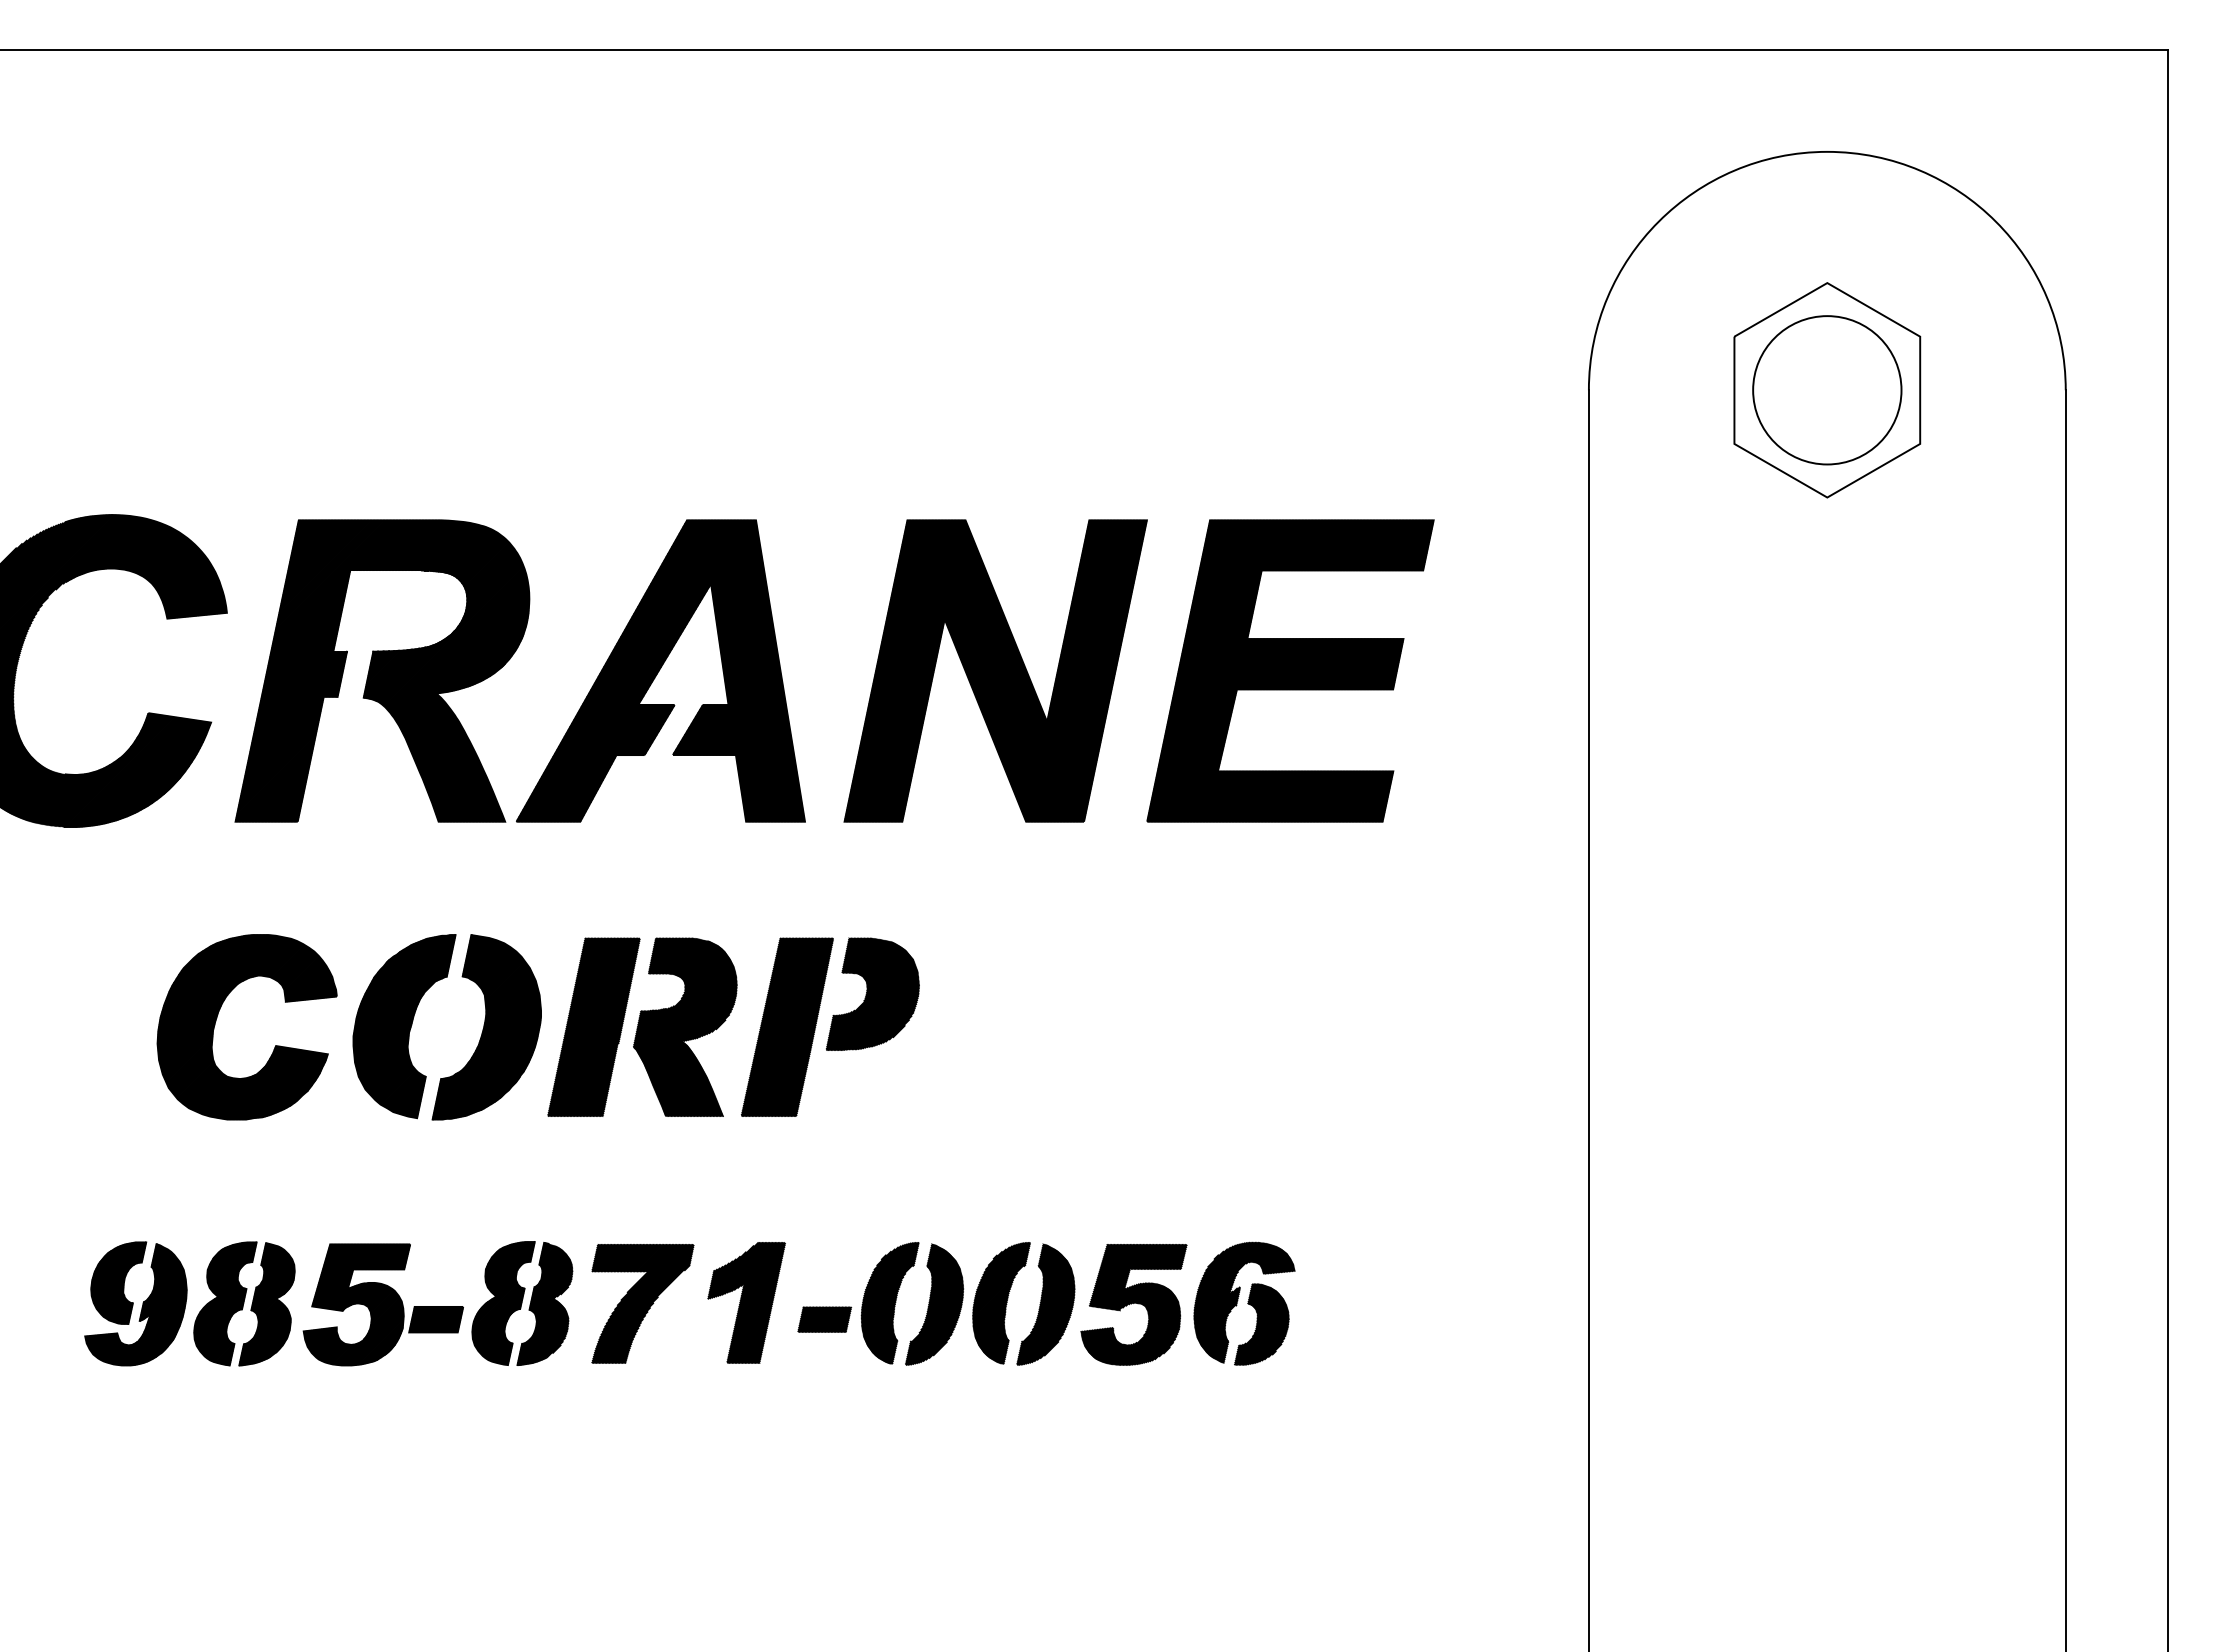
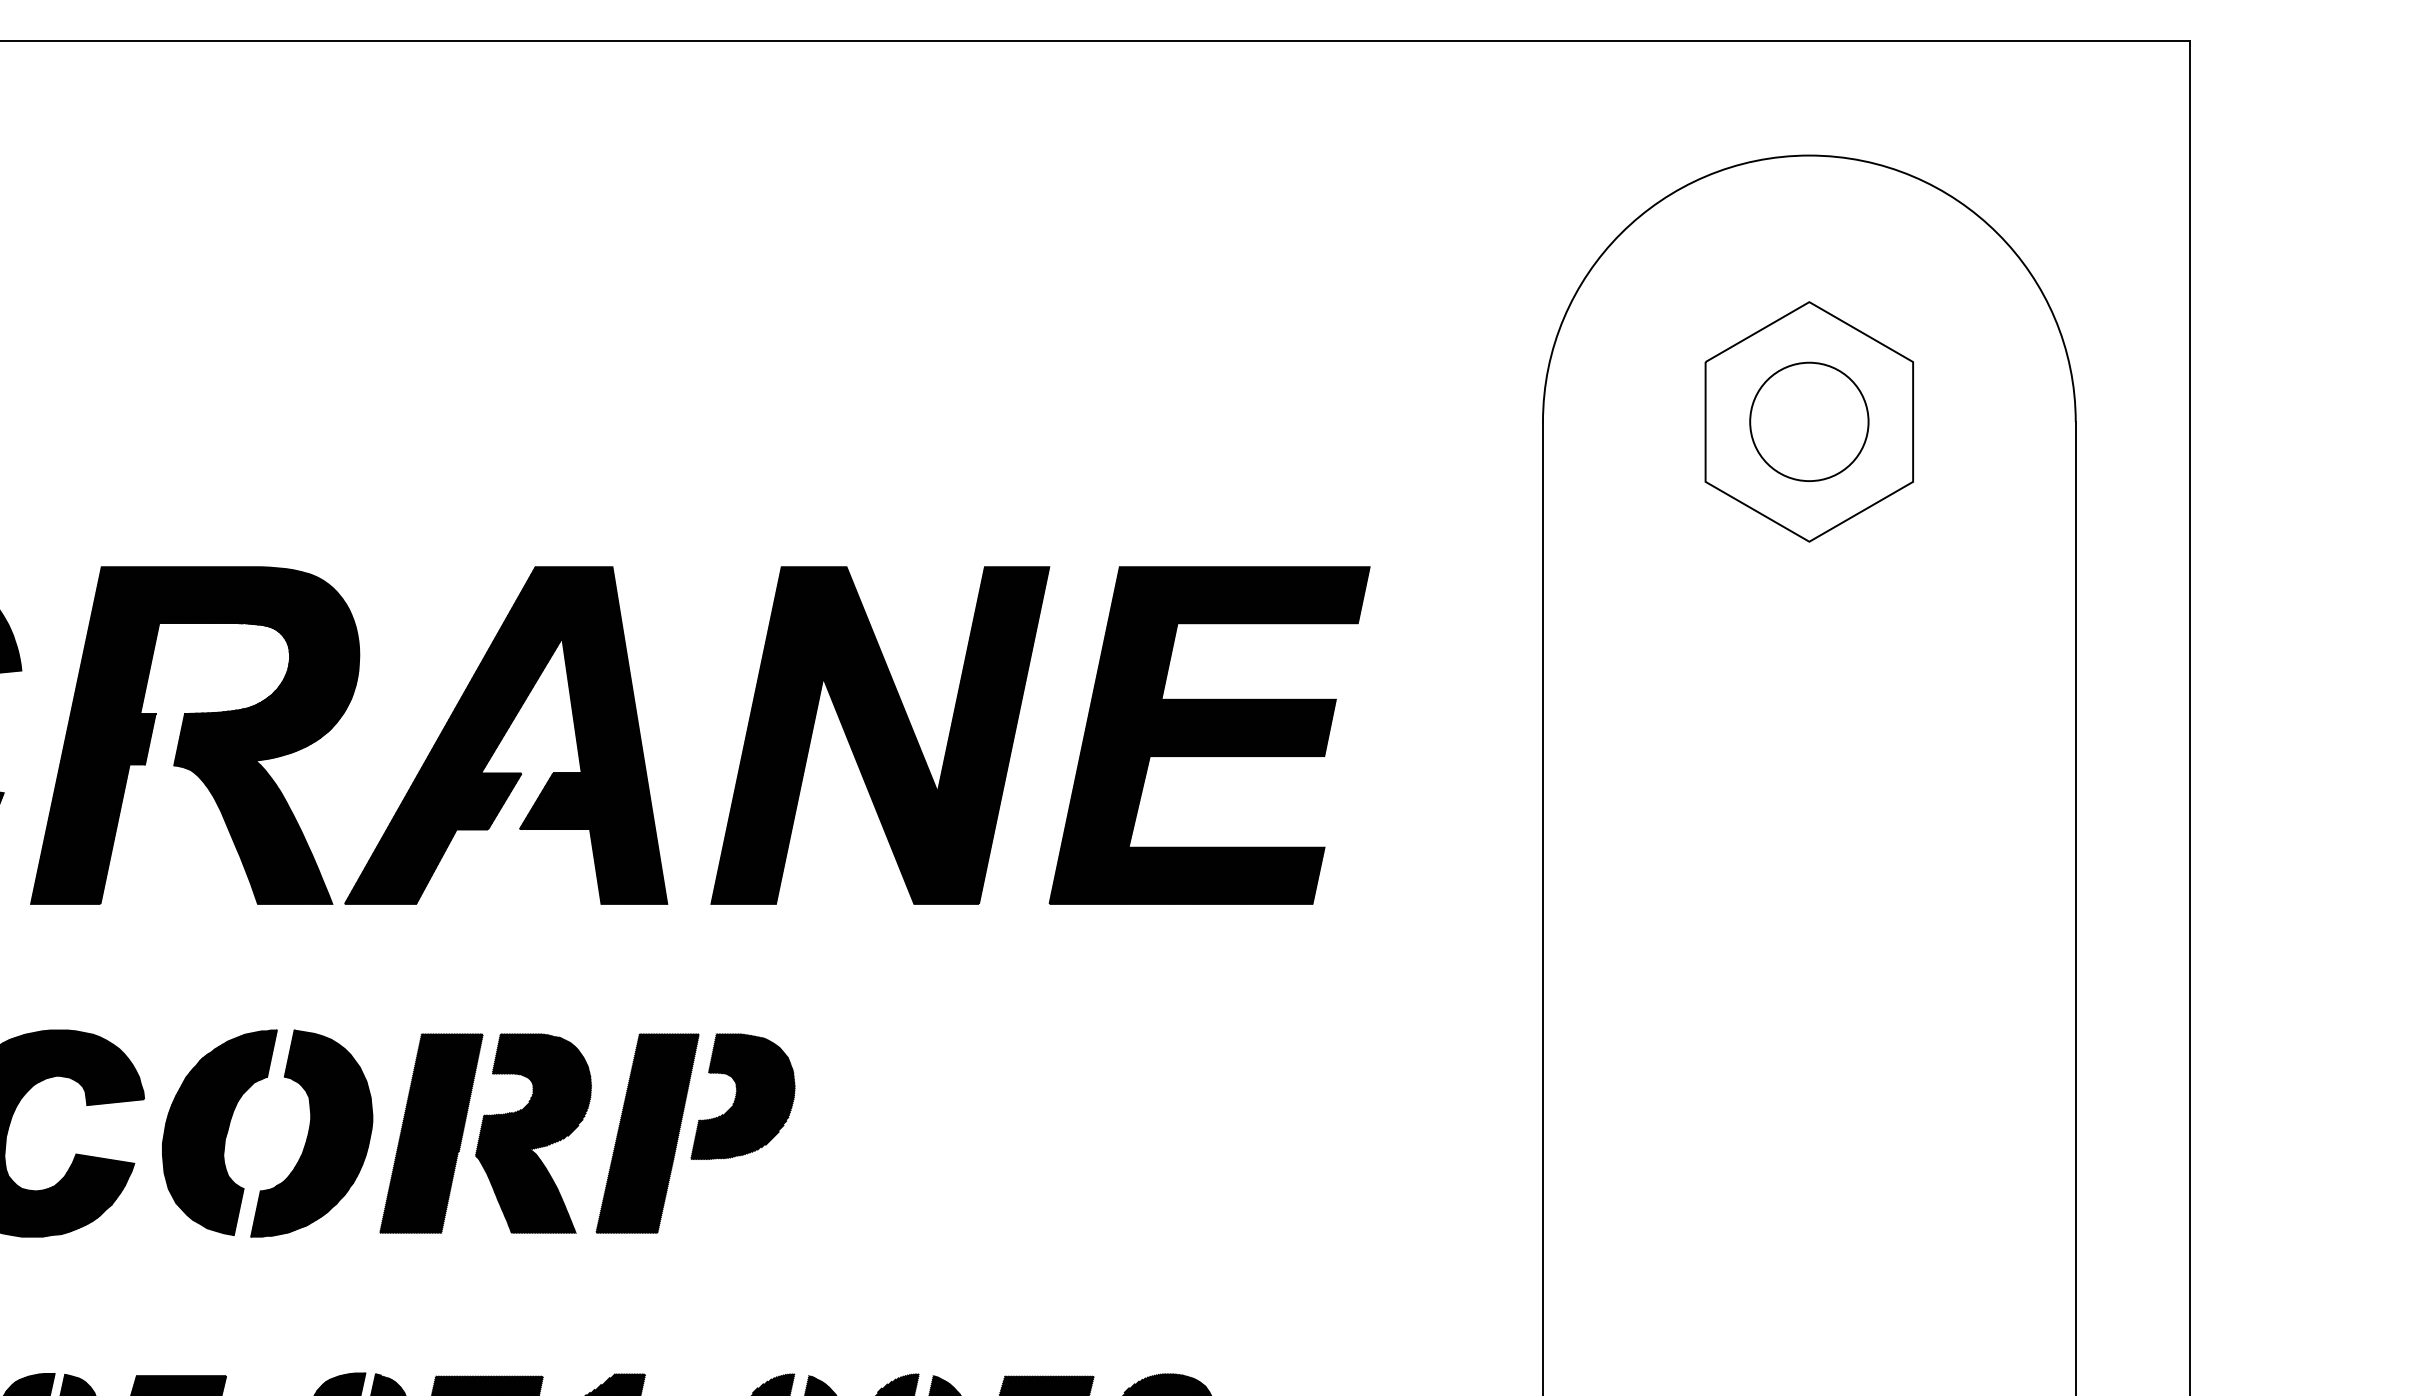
circle: (1827, 390) -> (1809, 422), size x0.71

